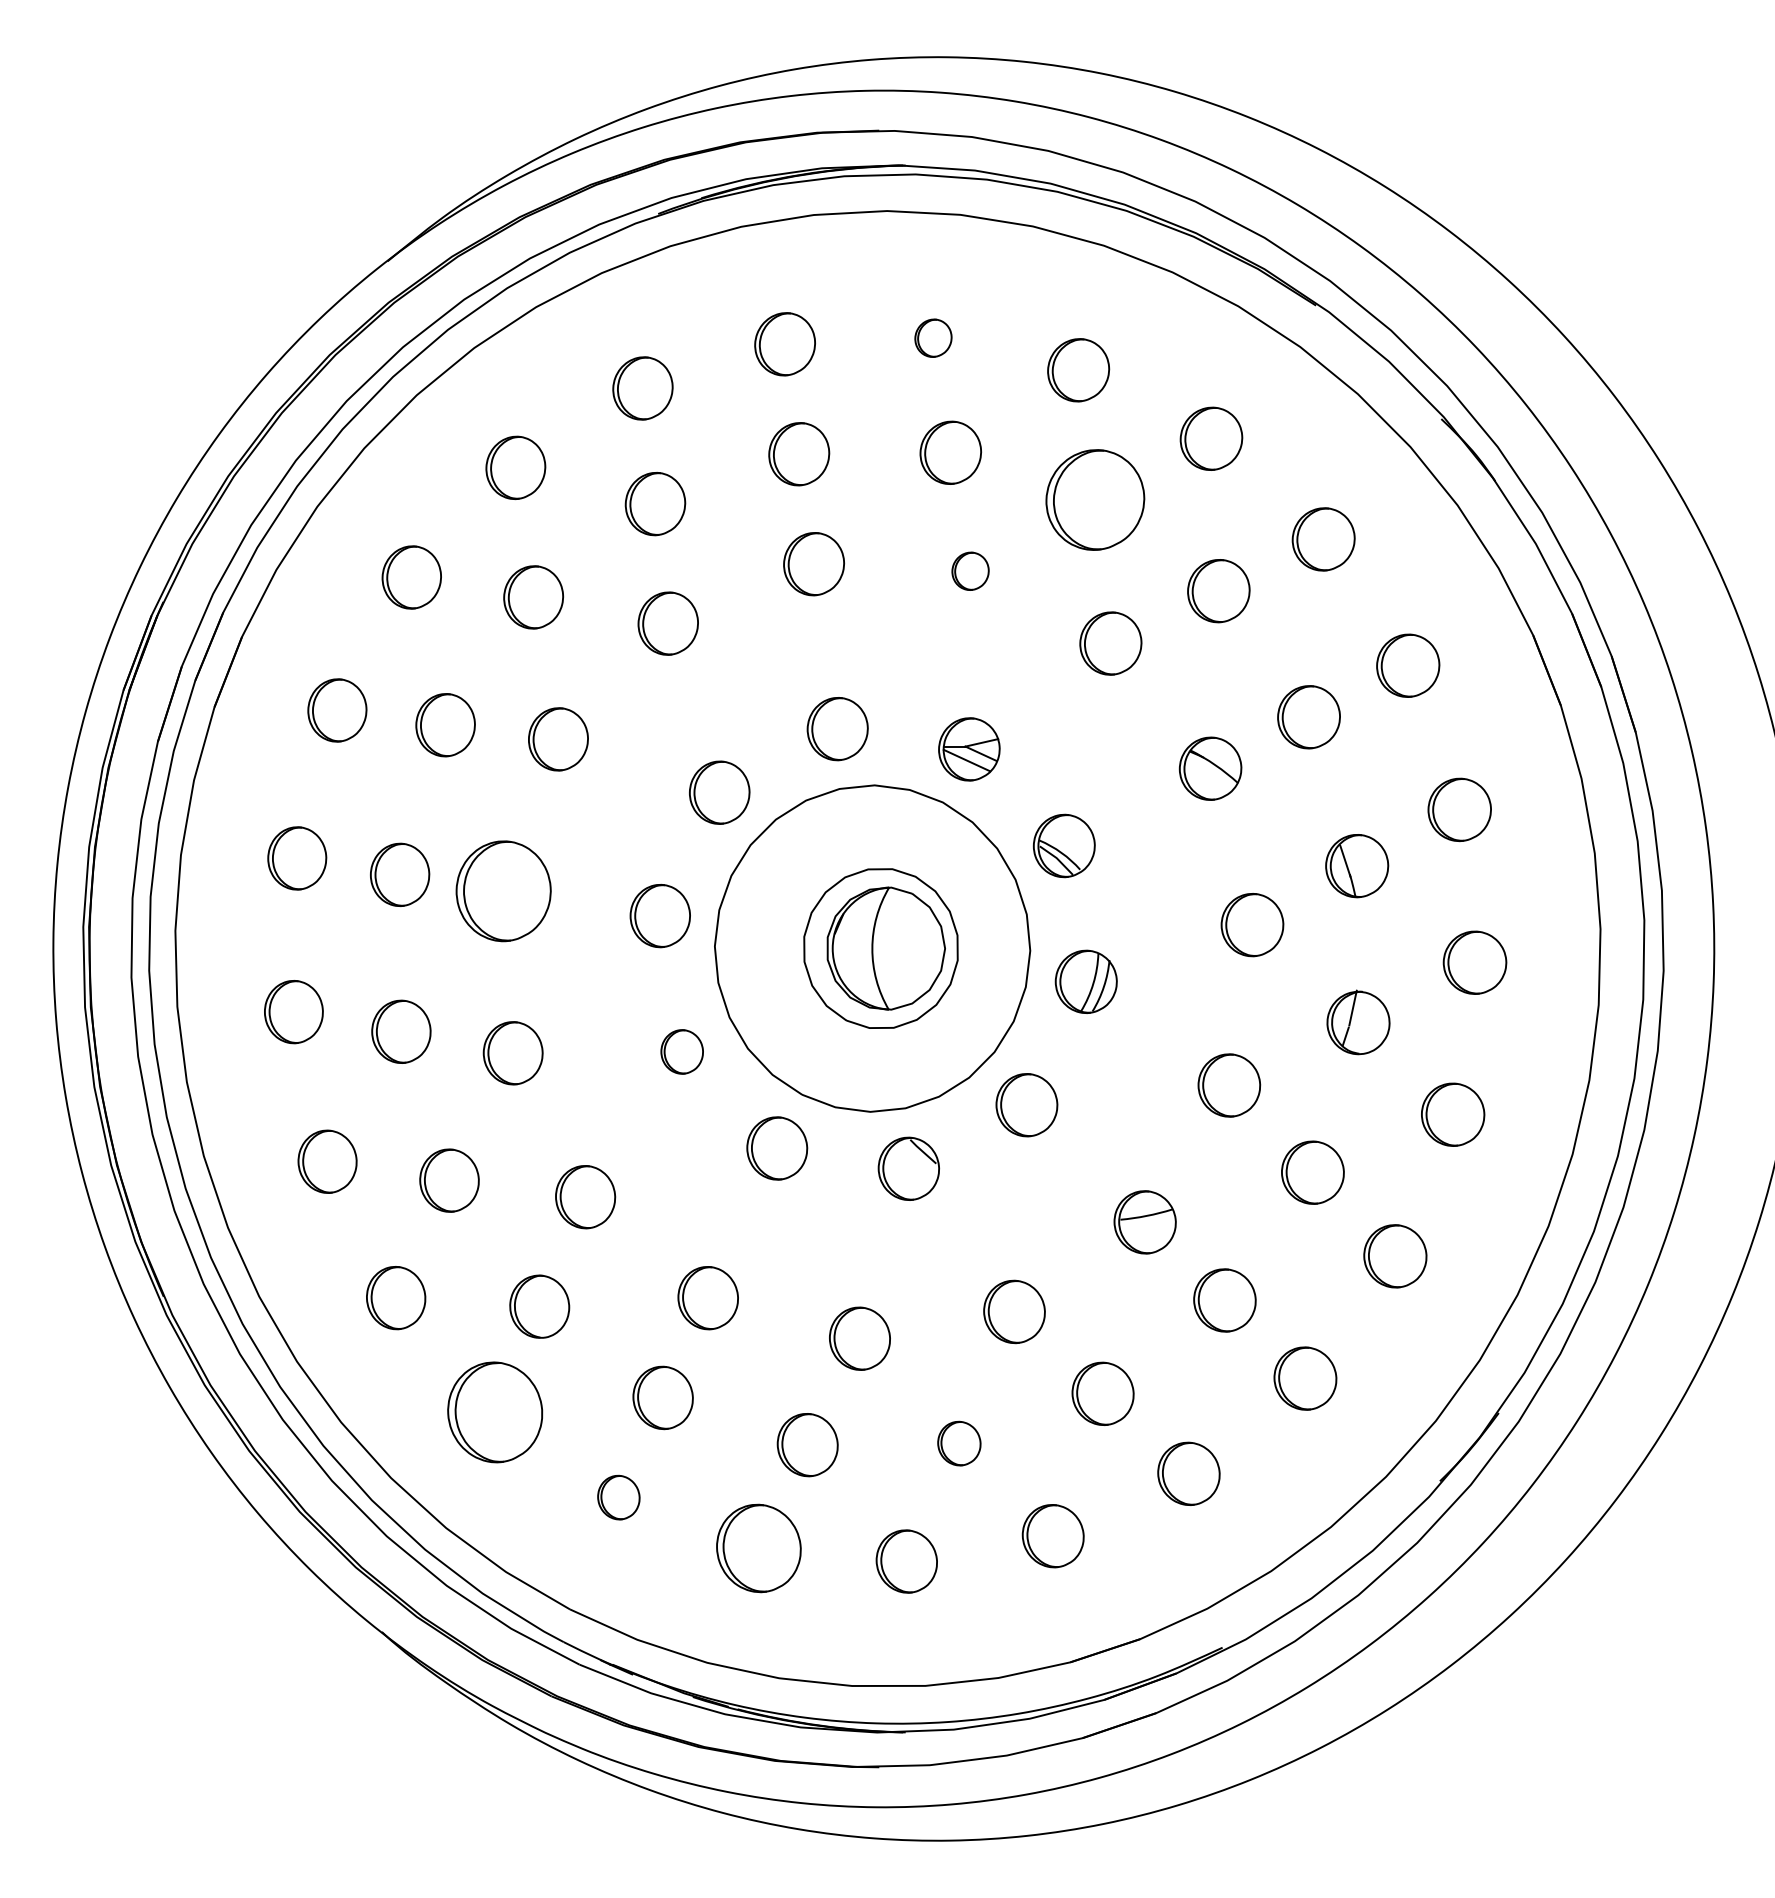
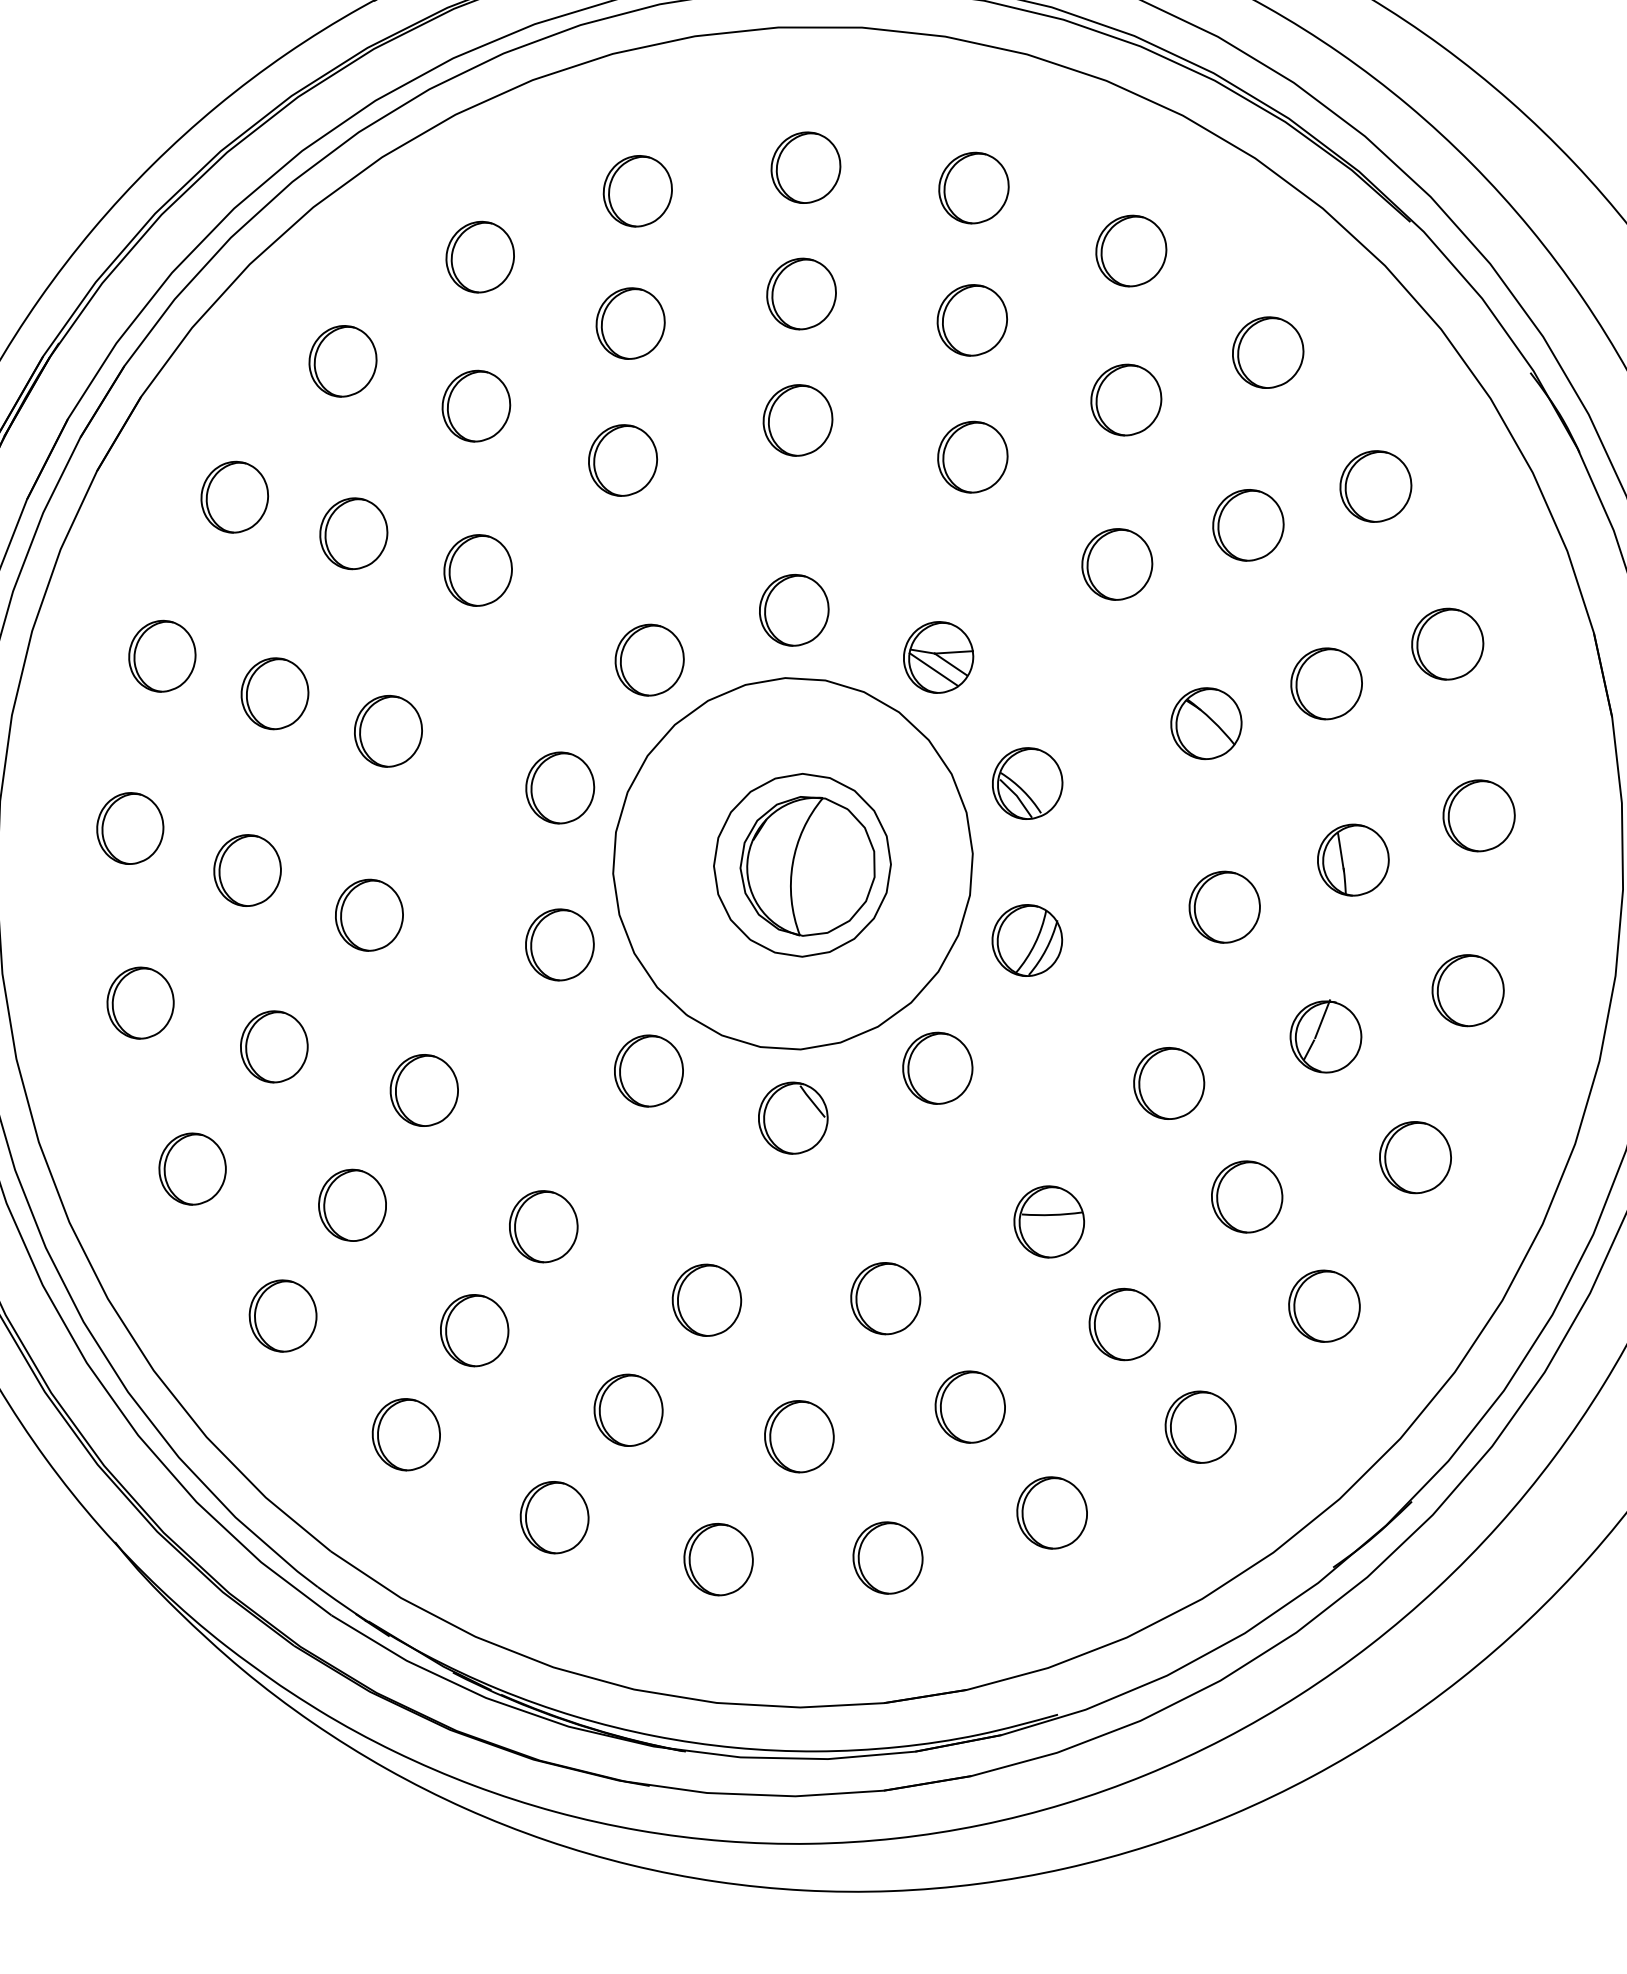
part: (933, 338) -> (973, 188), size x1.67
part: (1095, 499) -> (1126, 399), size x0.62
part: (970, 571) -> (972, 457), size x1.67
part: (503, 891) -> (388, 731), size x0.62
part: (681, 1051) -> (559, 944), size x1.43
part: (495, 1412) -> (283, 1316), size x0.62
part: (959, 1443) -> (799, 1436), size x1.43
part: (618, 1497) -> (406, 1434), size x1.43
part: (758, 1548) -> (554, 1517), size x0.71

